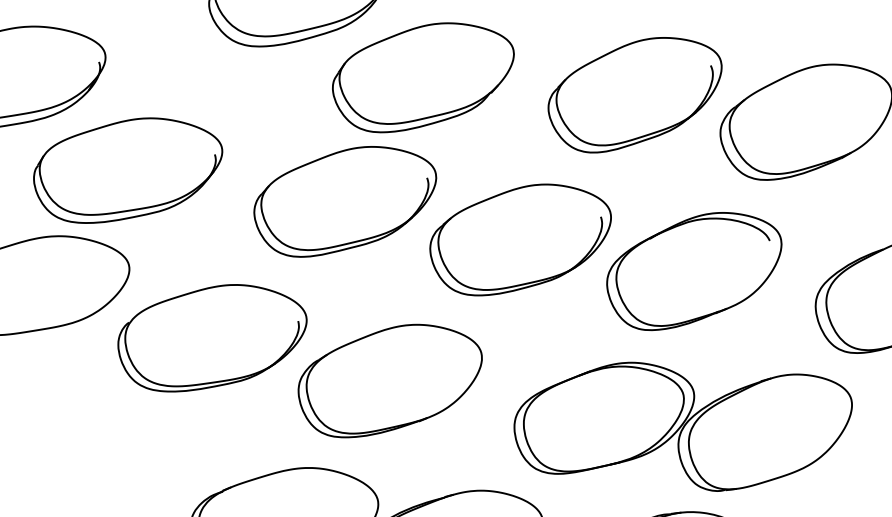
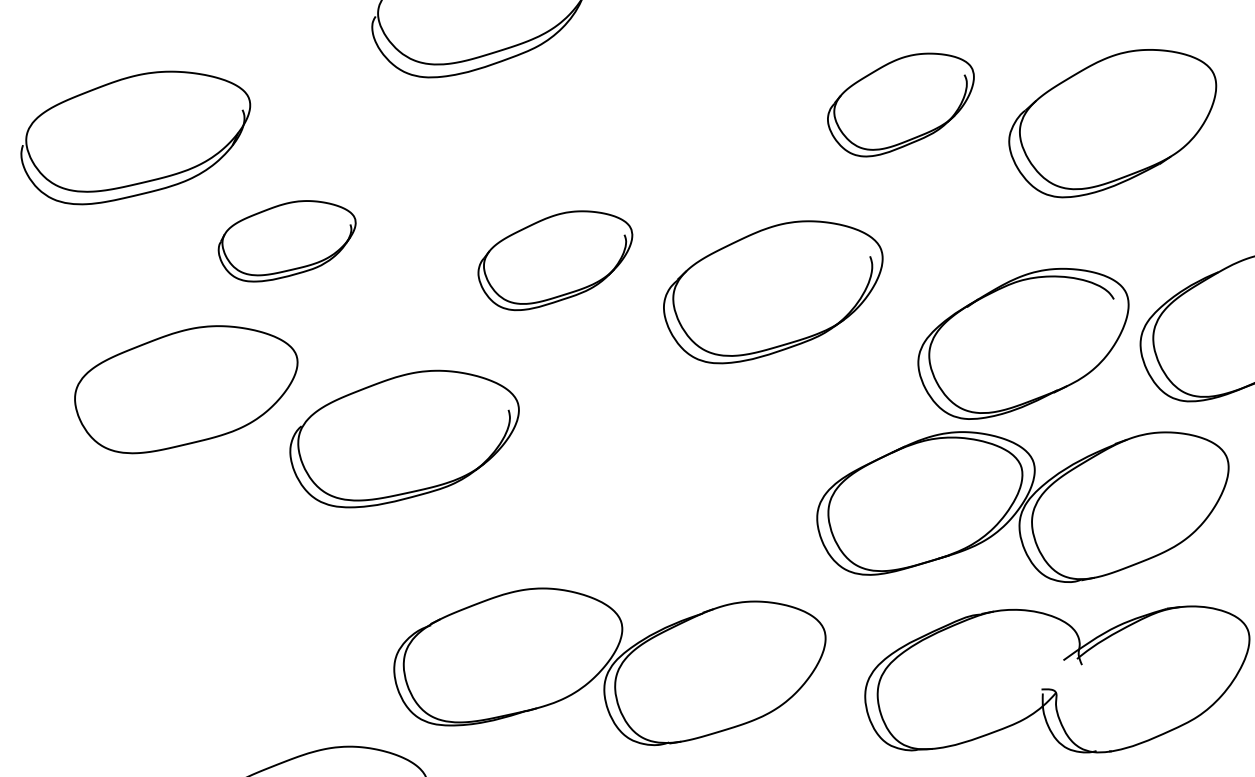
part: (423, 77) -> (640, 101), removed
part: (634, 95) -> (900, 104), size x0.7
part: (128, 171) -> (287, 241), size x0.6
part: (344, 202) -> (555, 260), size x0.7
part: (693, 271) -> (1023, 343), moved
part: (389, 381) -> (625, 476), removed
part: (682, 426) -> (1022, 506), moved

